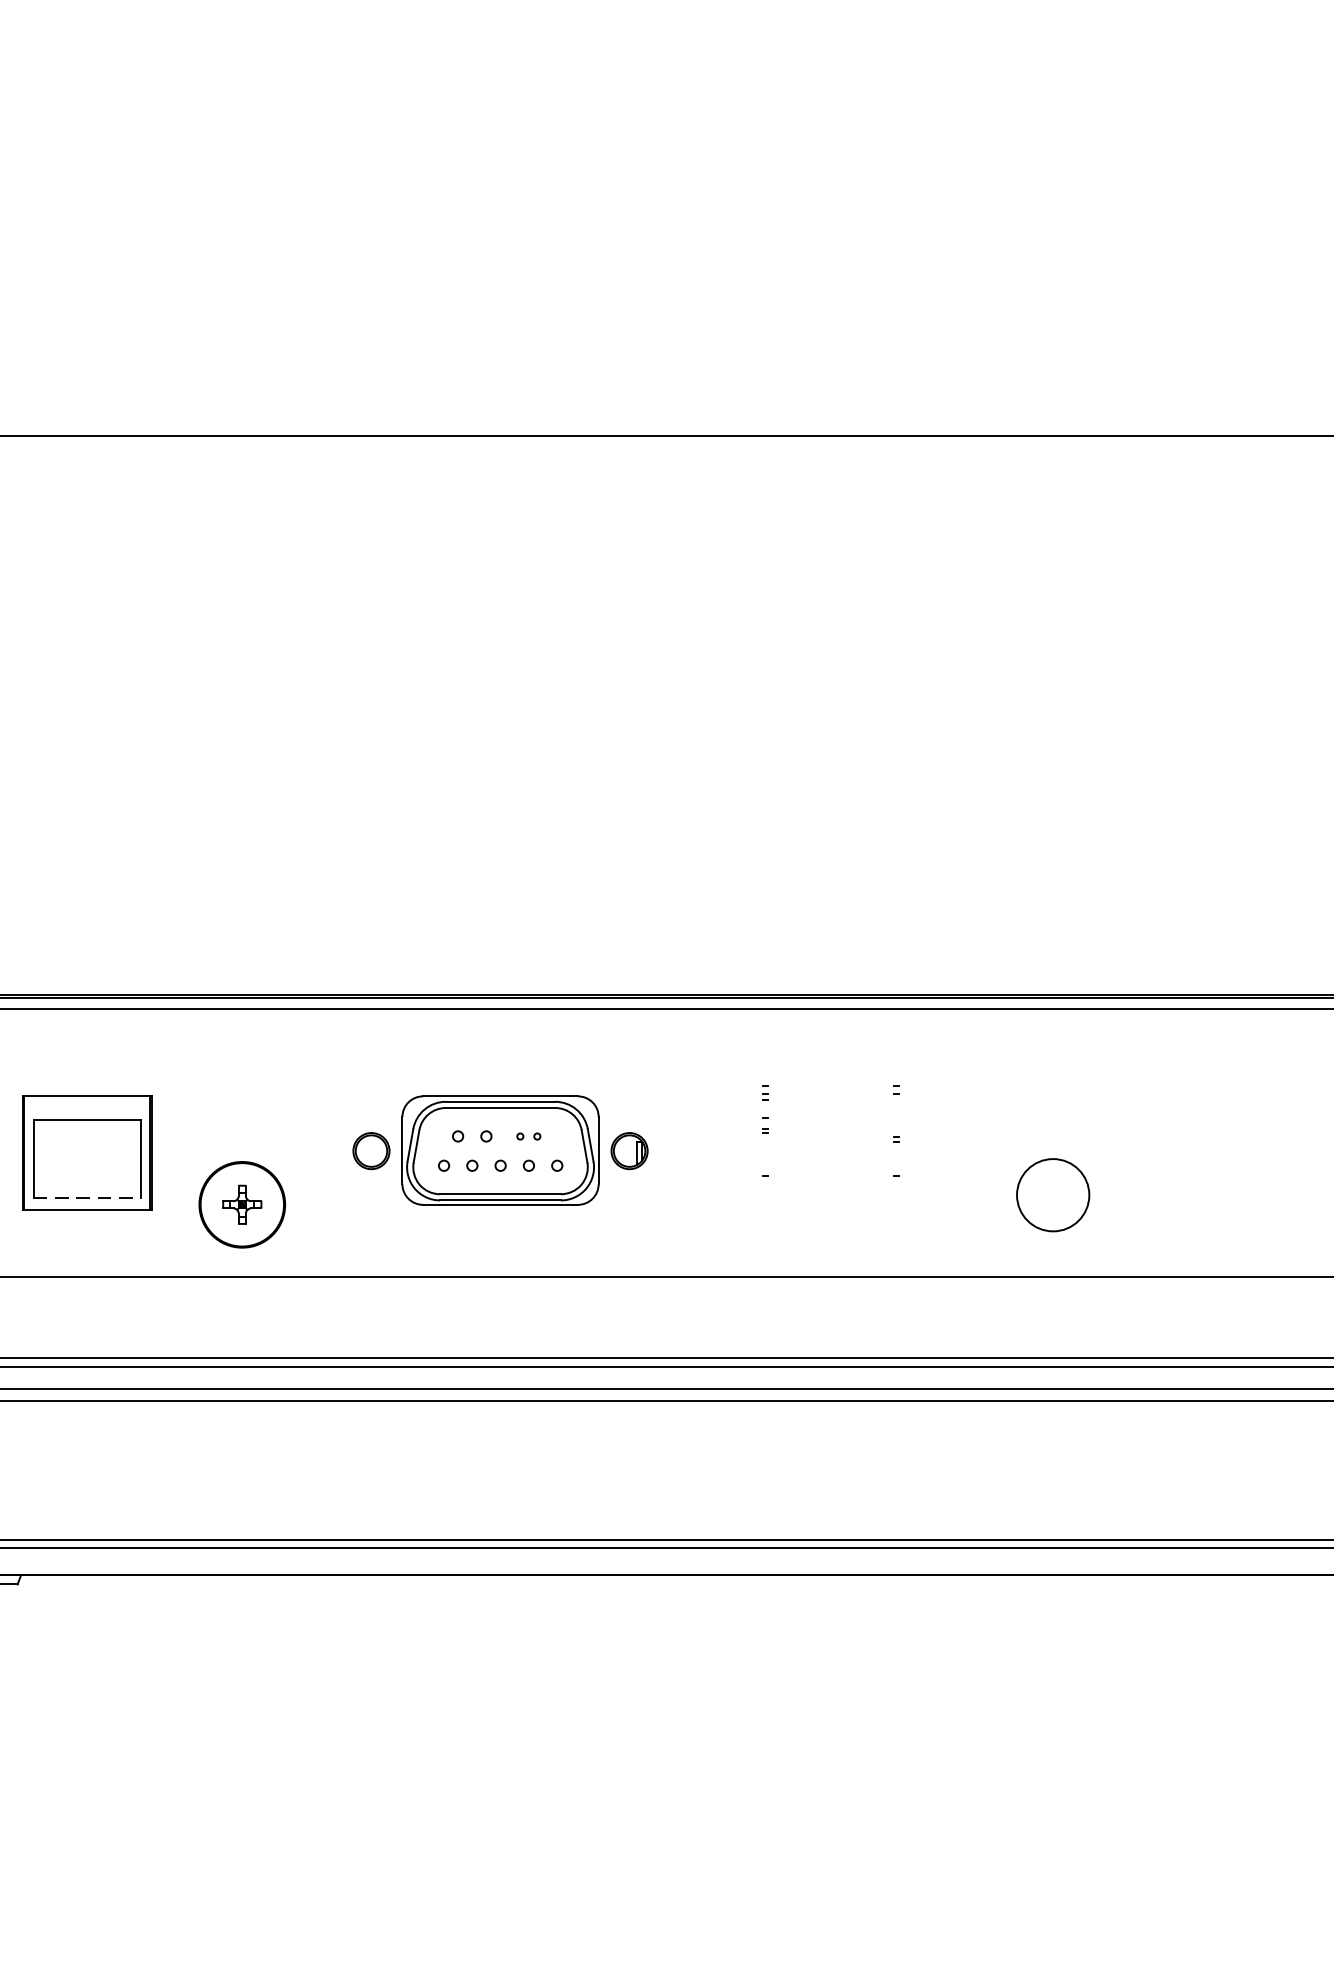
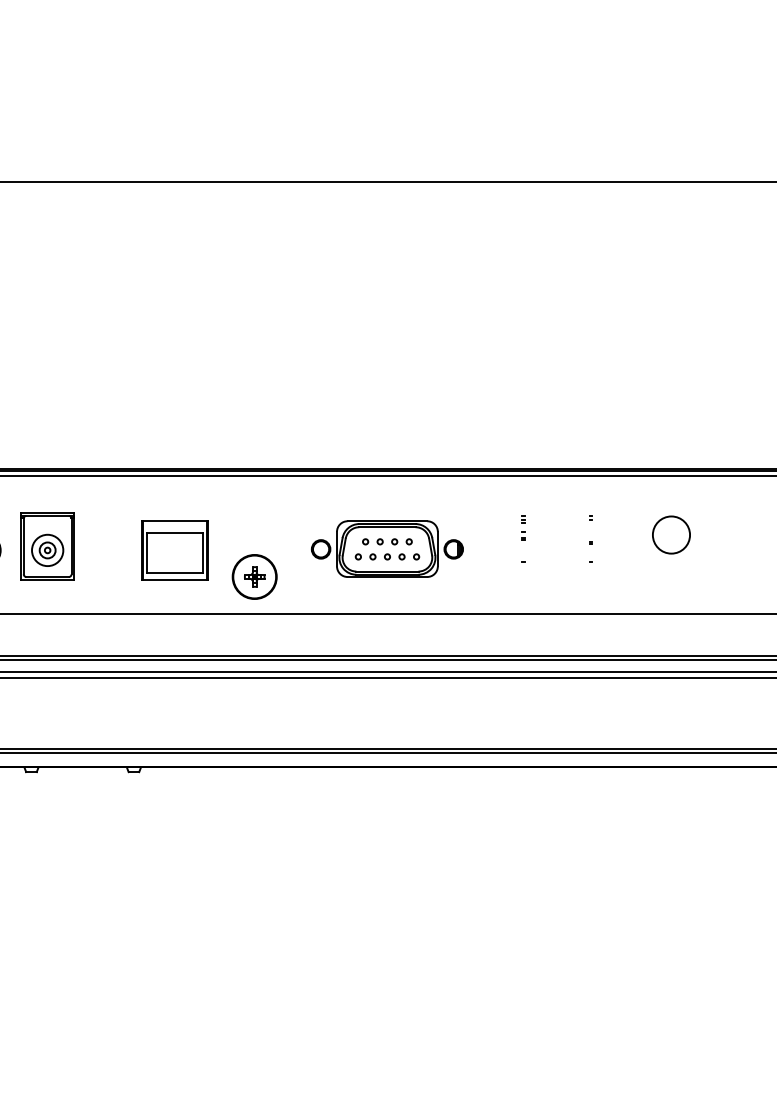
part: (527, 1135) -> (401, 541), size x1.67
circle: (1053, 1194) -> (671, 534), moved
line: (88, 1198) -> (175, 573), dashed -> solid

